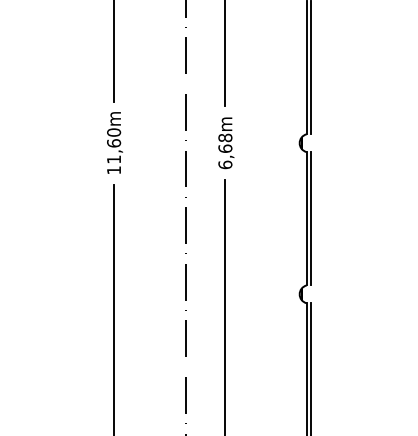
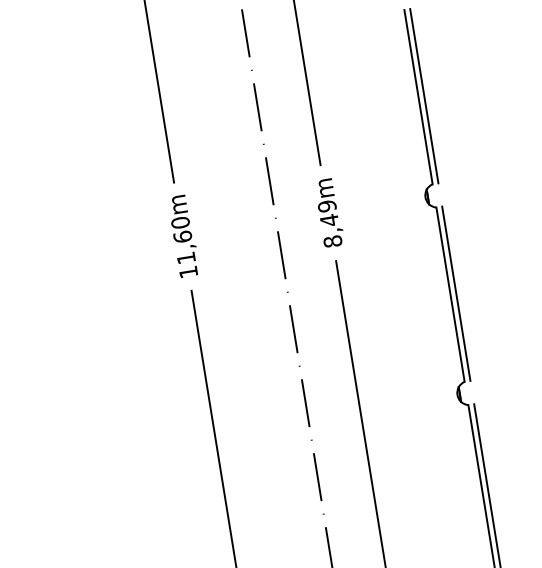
text: (225, 151) -> (330, 223), 6,68m -> 8,49m

